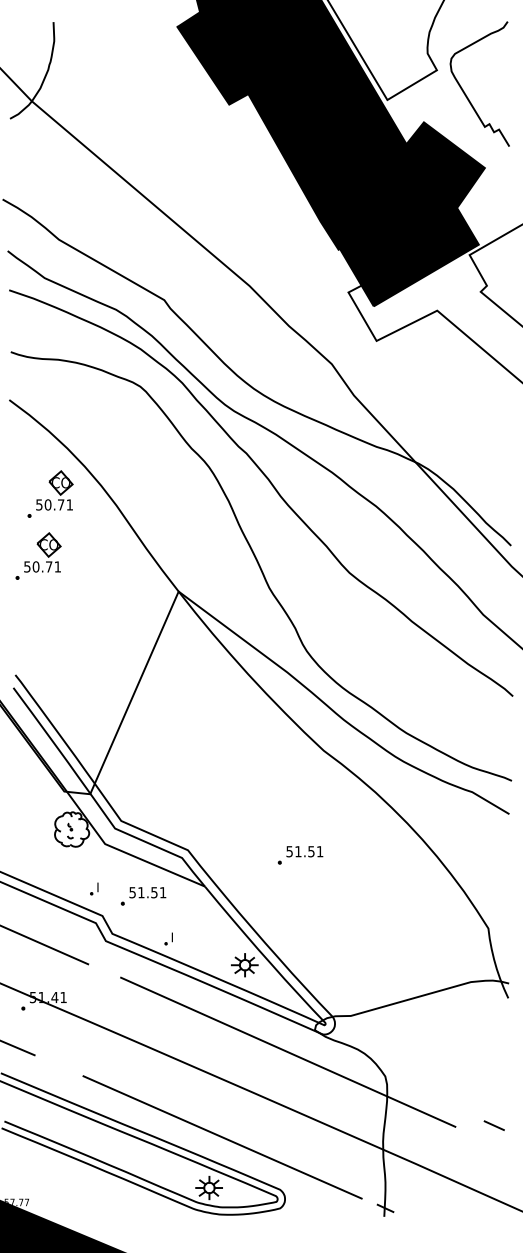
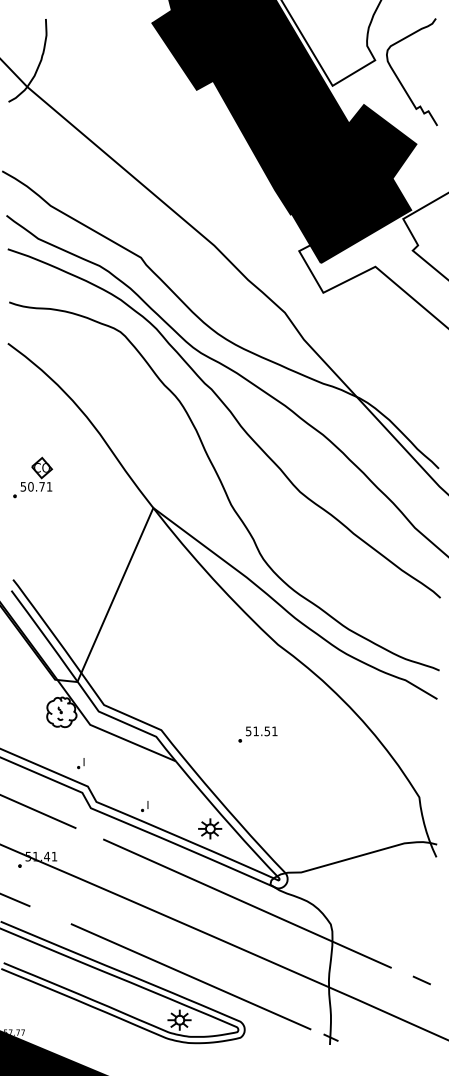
part: (50, 493) -> (43, 423), removed
part: (143, 896) -> (123, 769), removed
line: (493, 1125) -> (421, 980), moved

